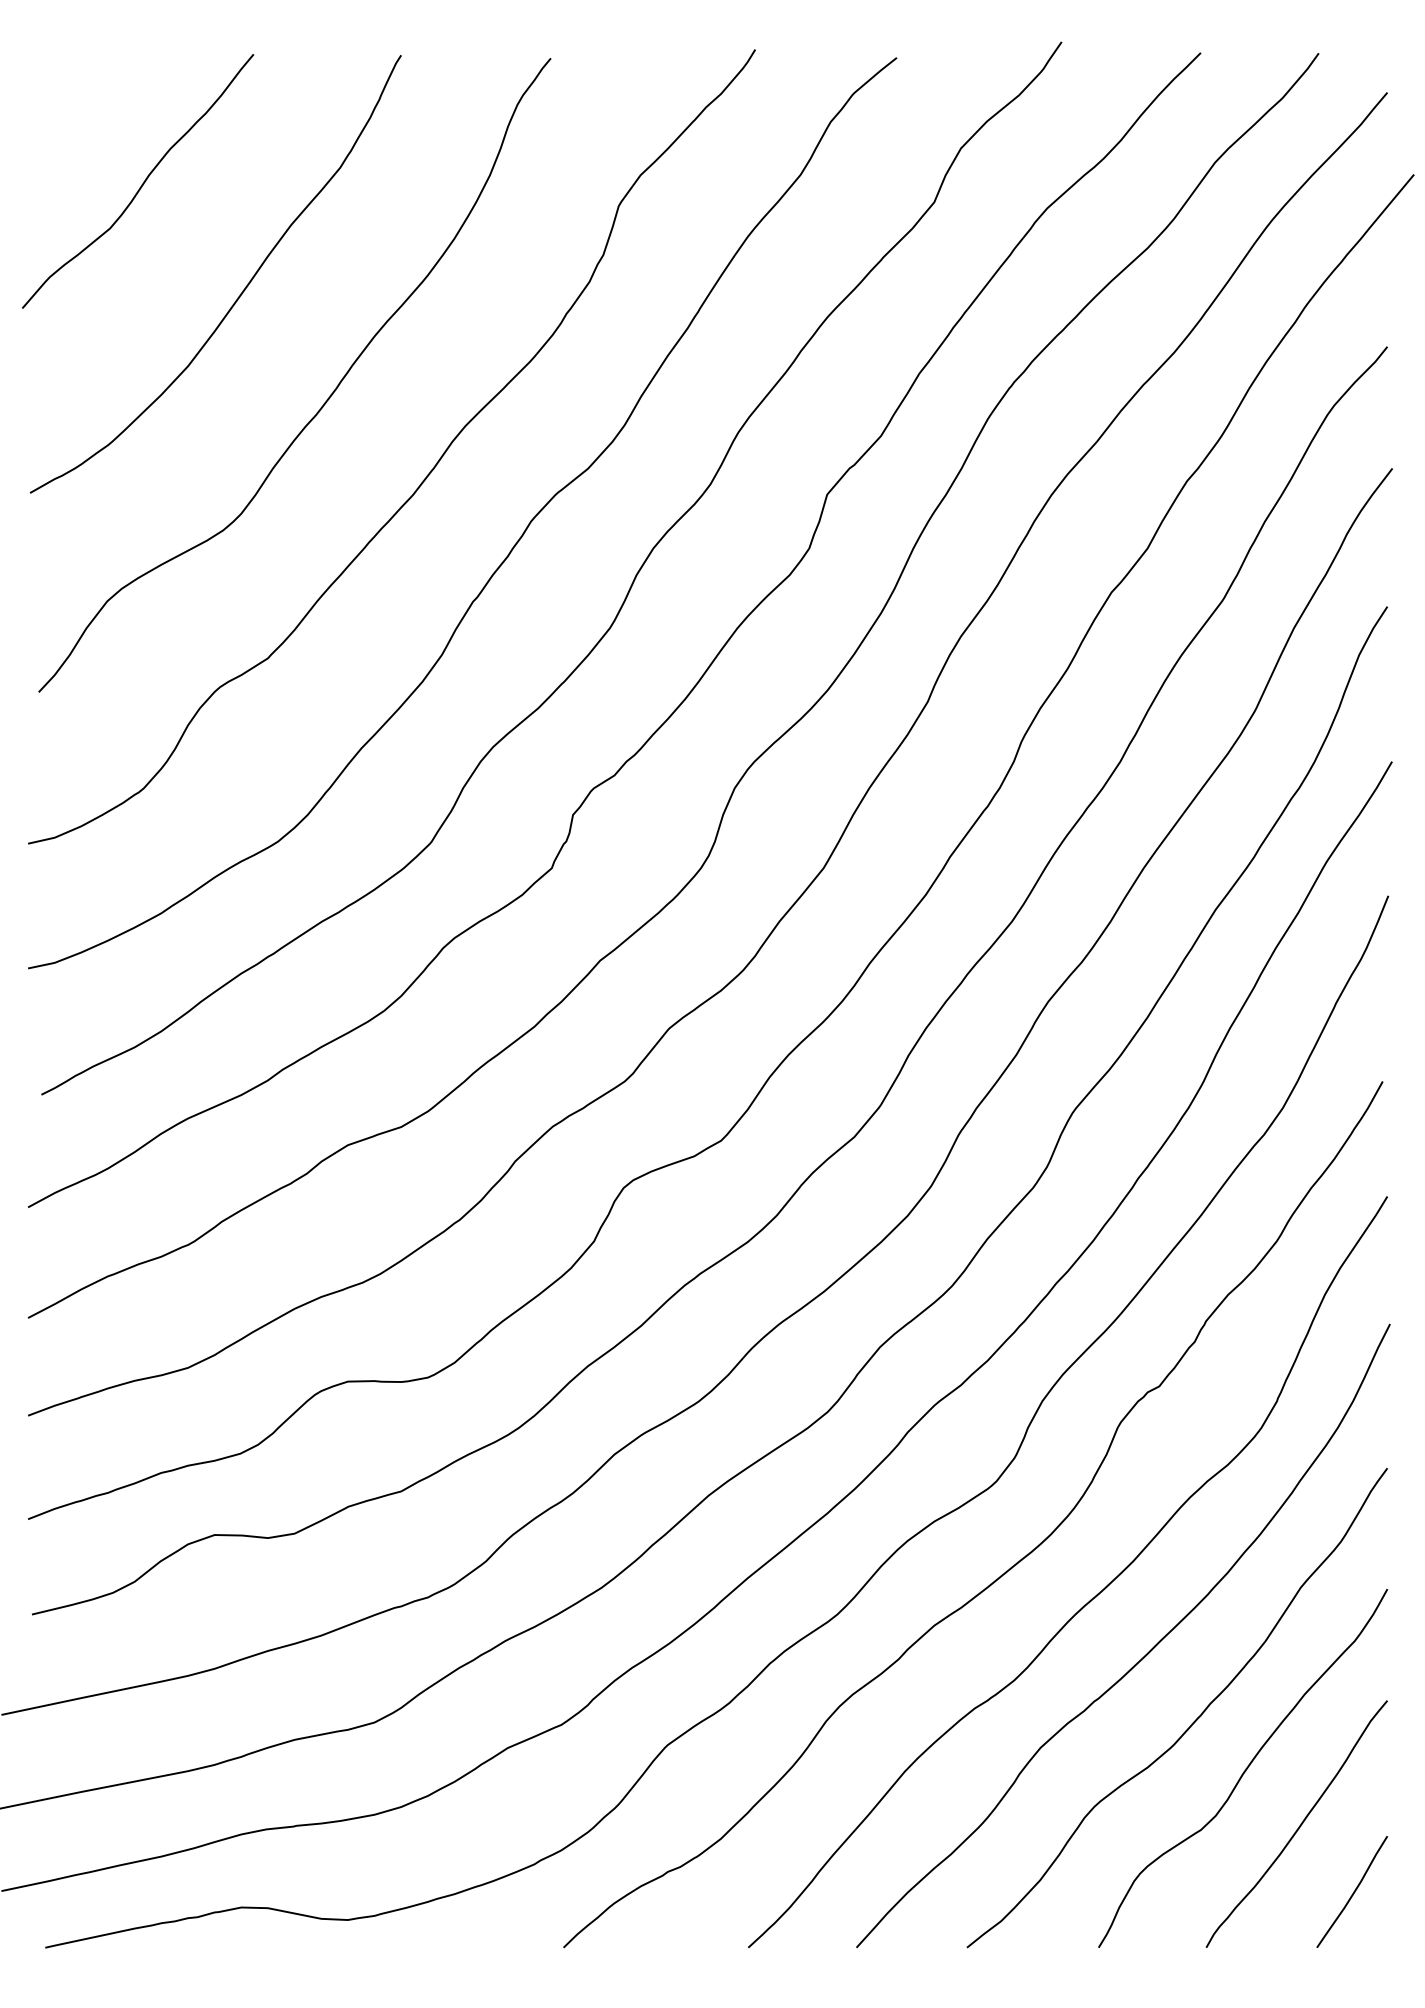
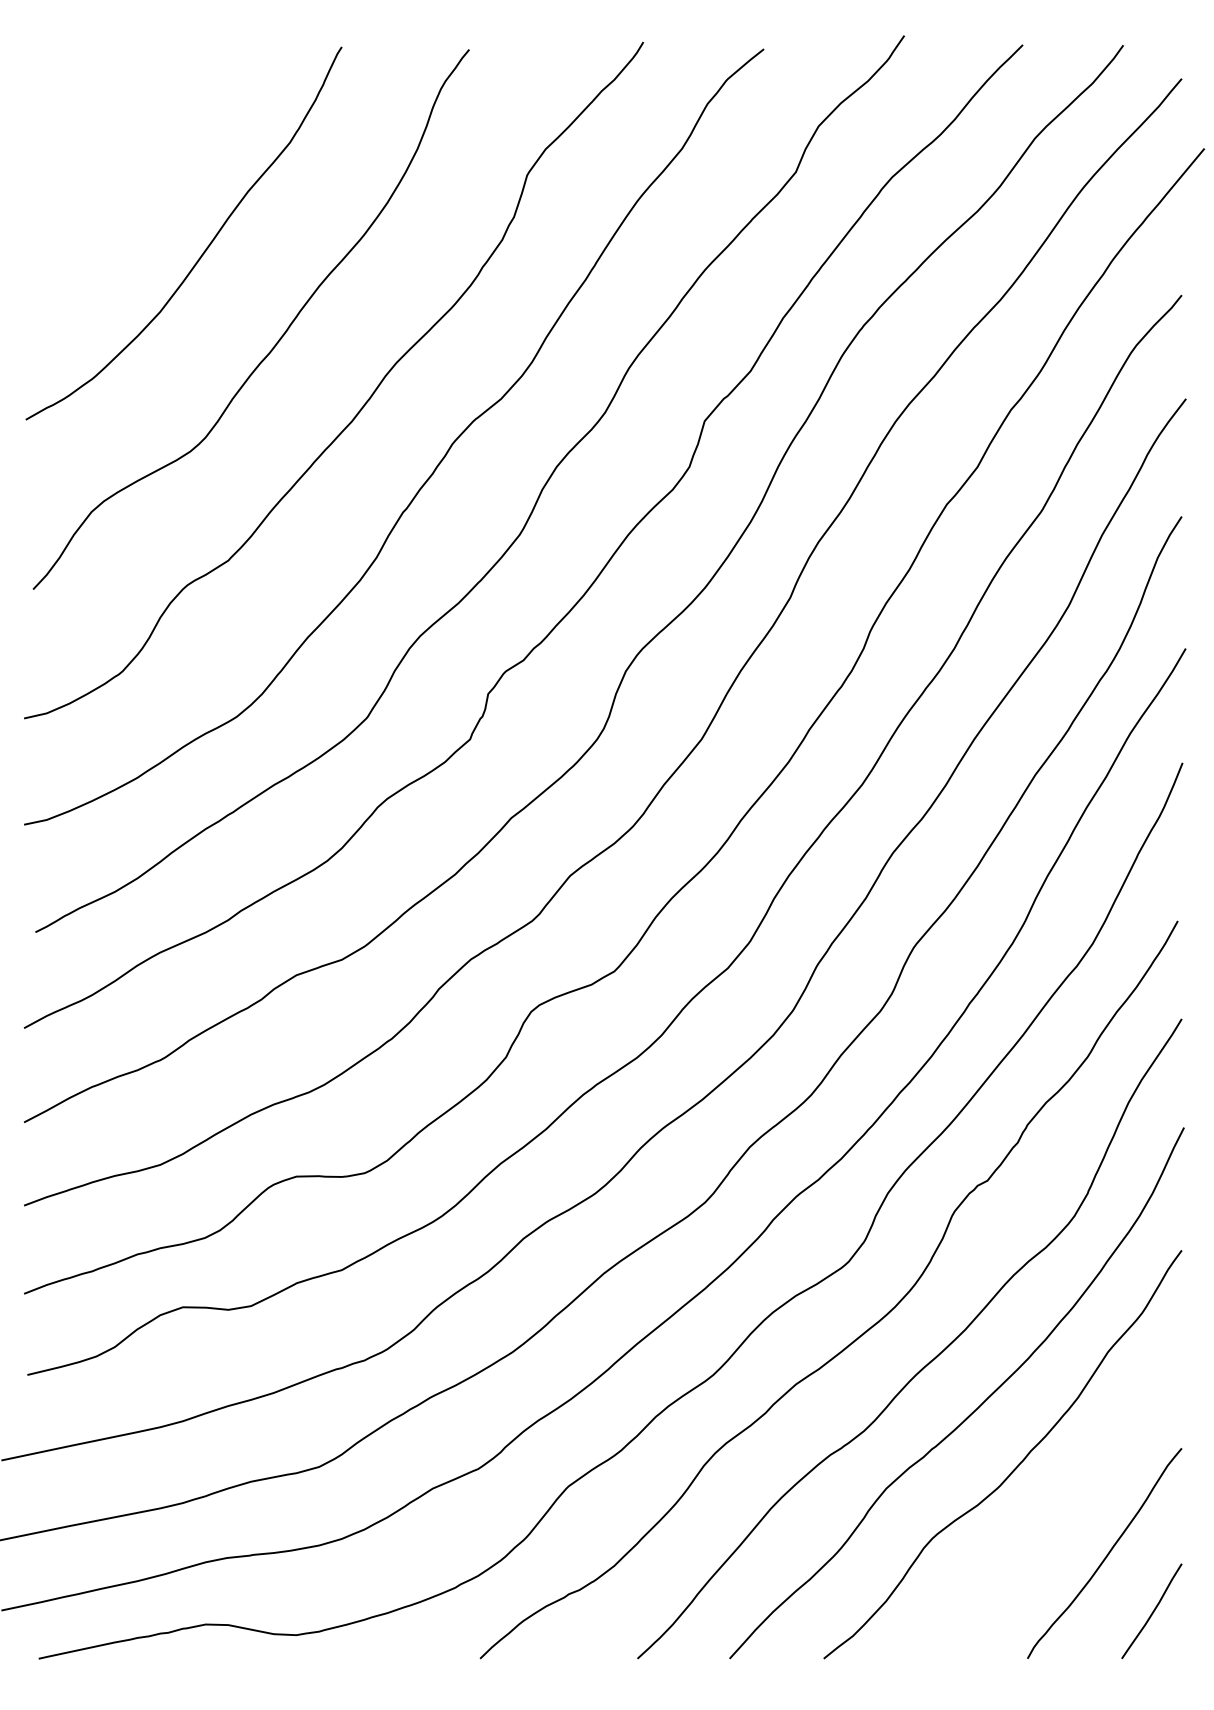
curve: (141, 184) -> (120, 157), removed
curve: (1245, 1768) -> (1060, 1506), removed

